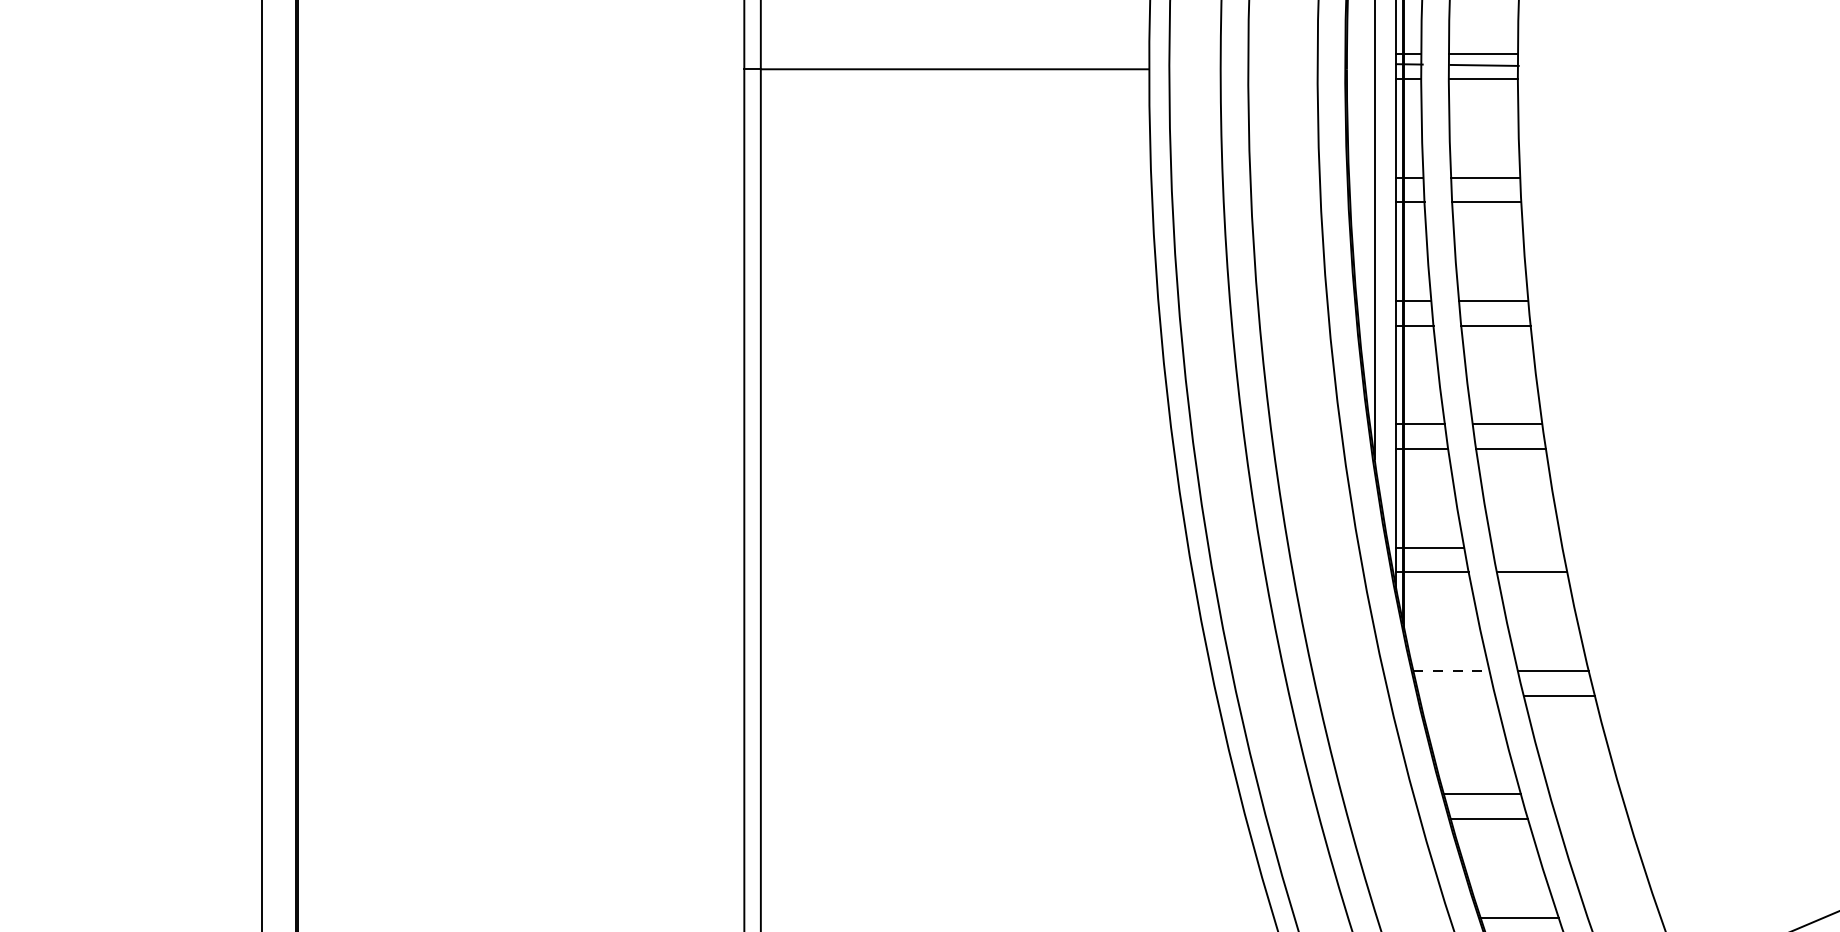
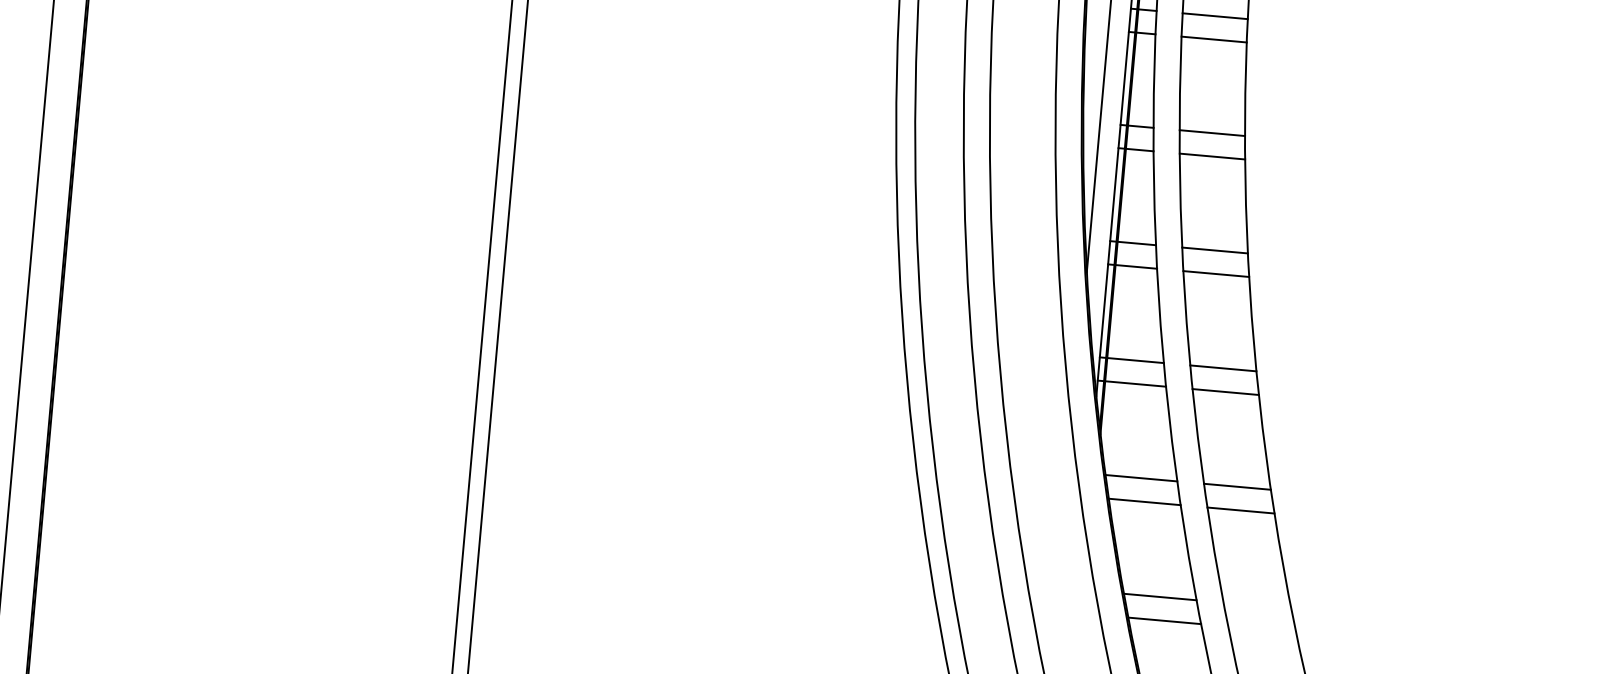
line: (1527, 547) -> (1223, 368), added
line: (1451, 671) -> (1141, 478), dashed -> solid
line: (1456, 695) -> (1144, 501), added

